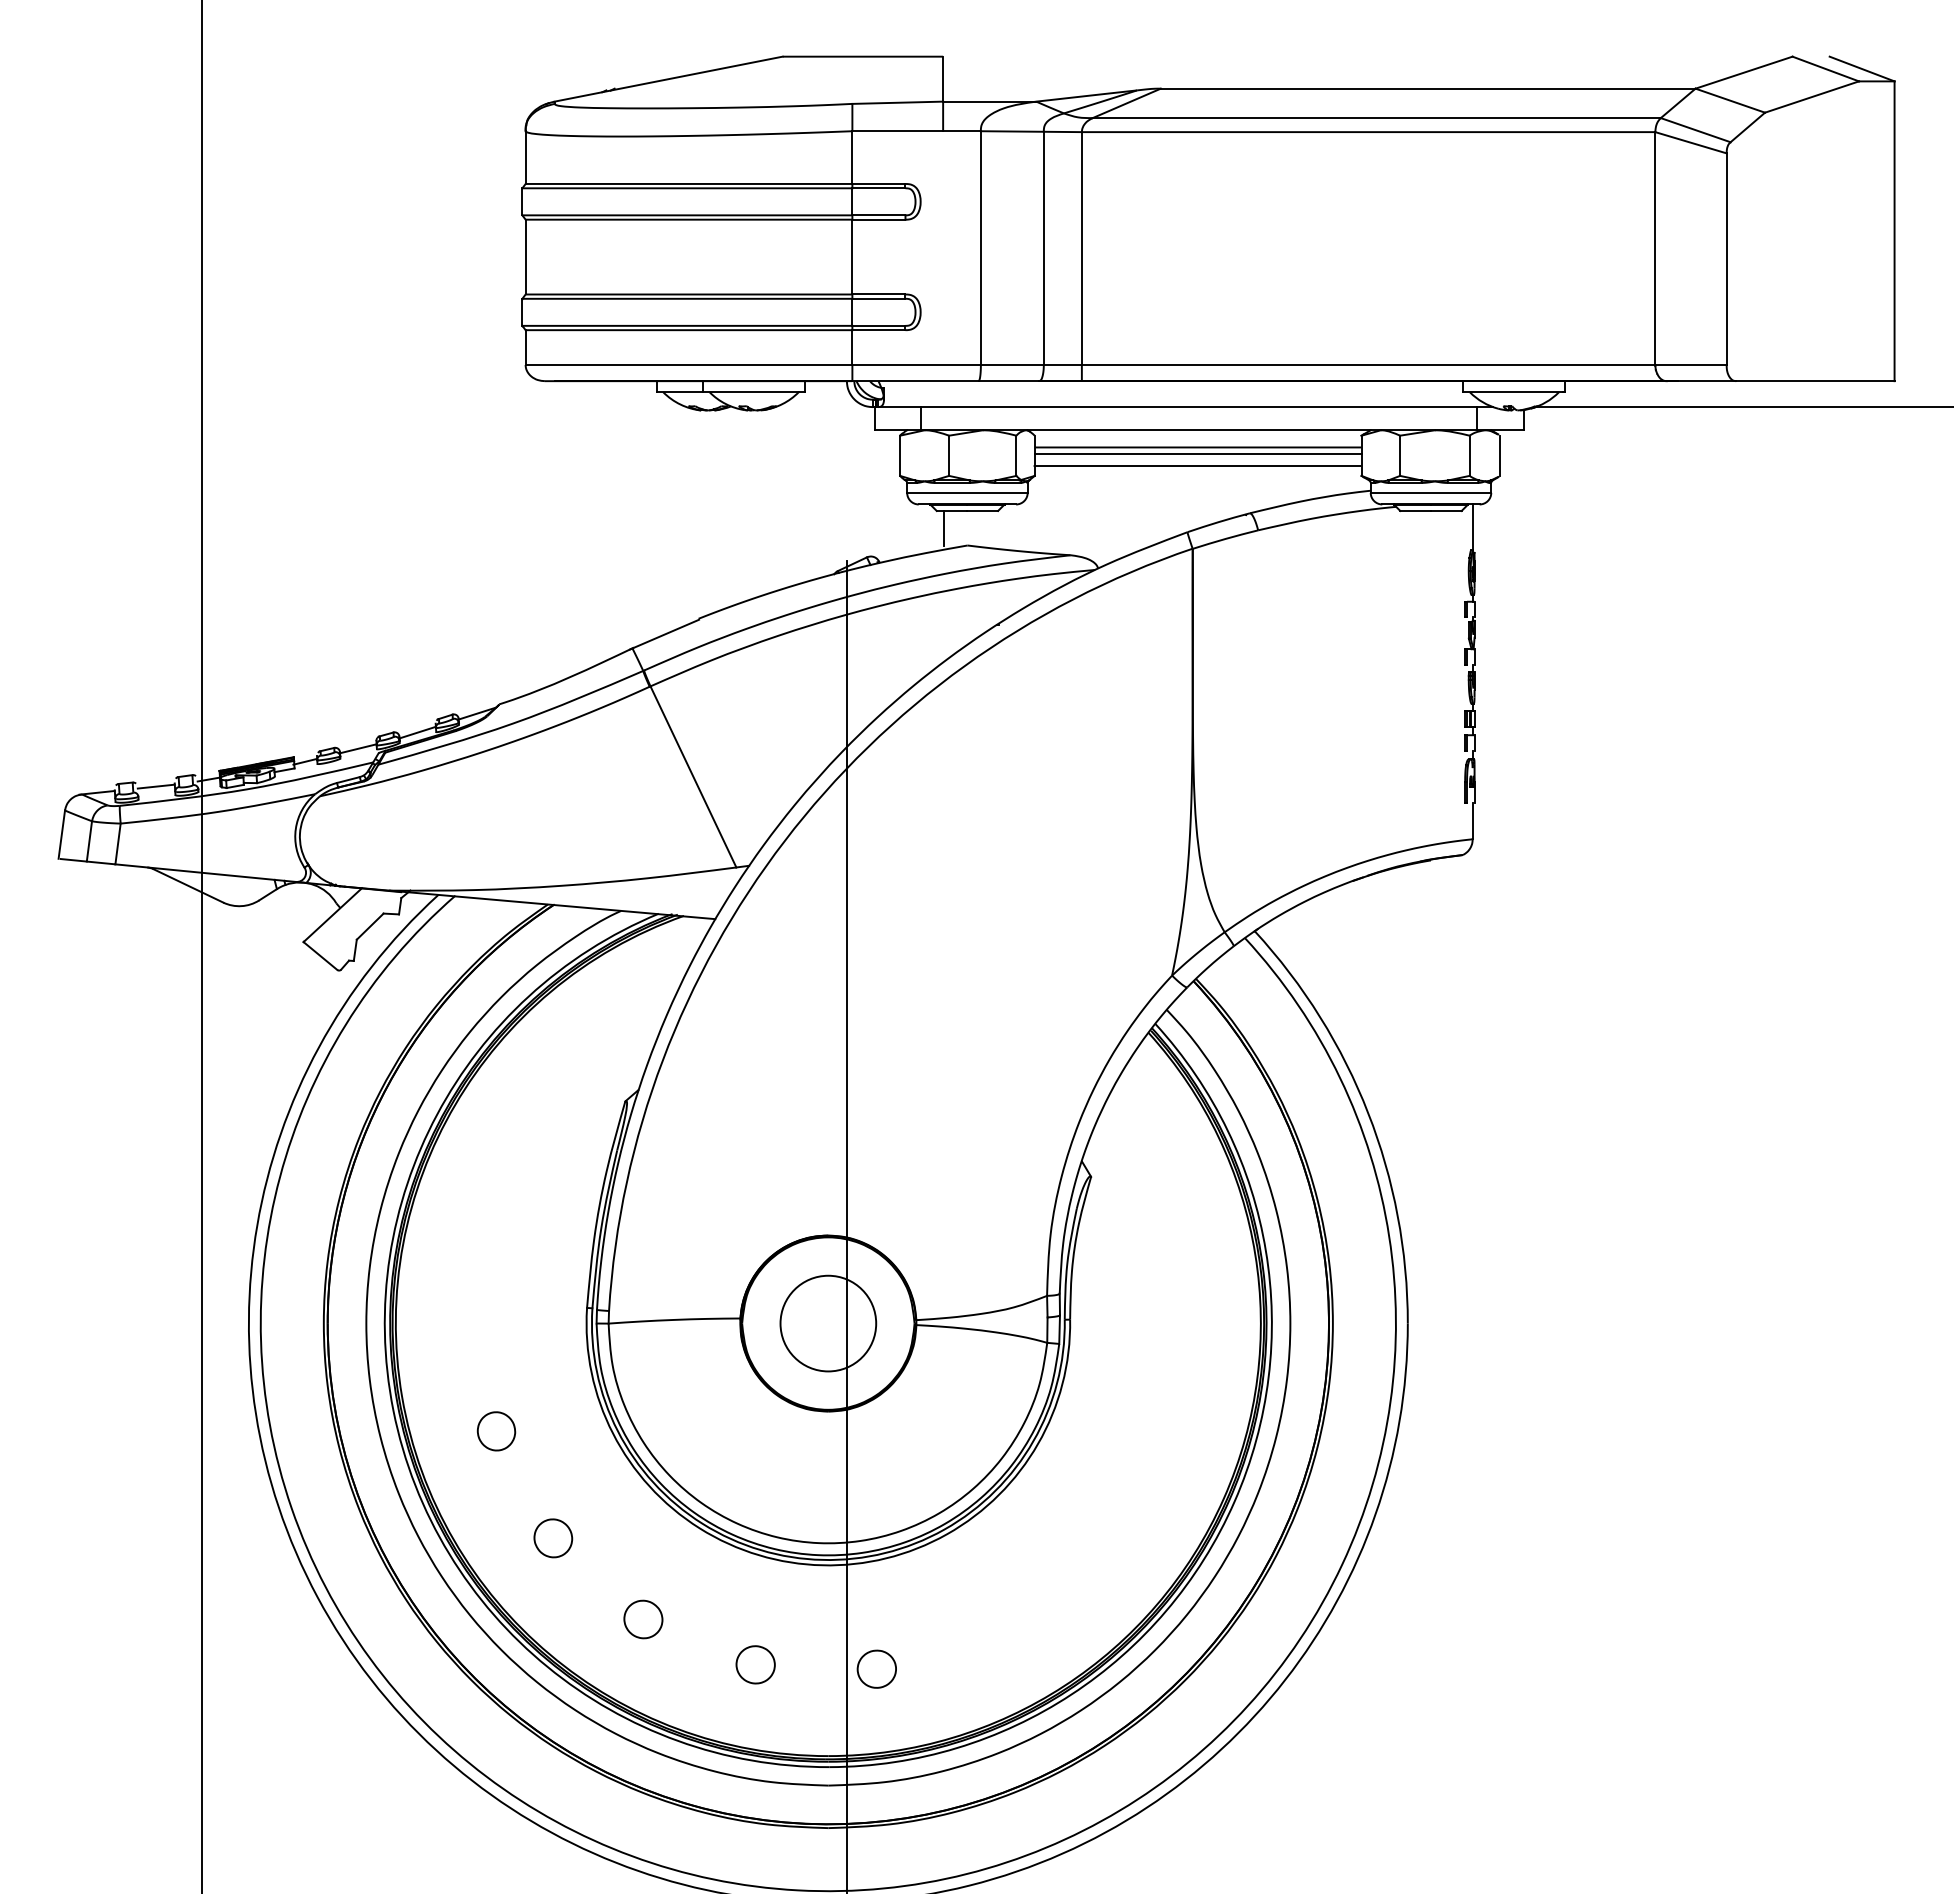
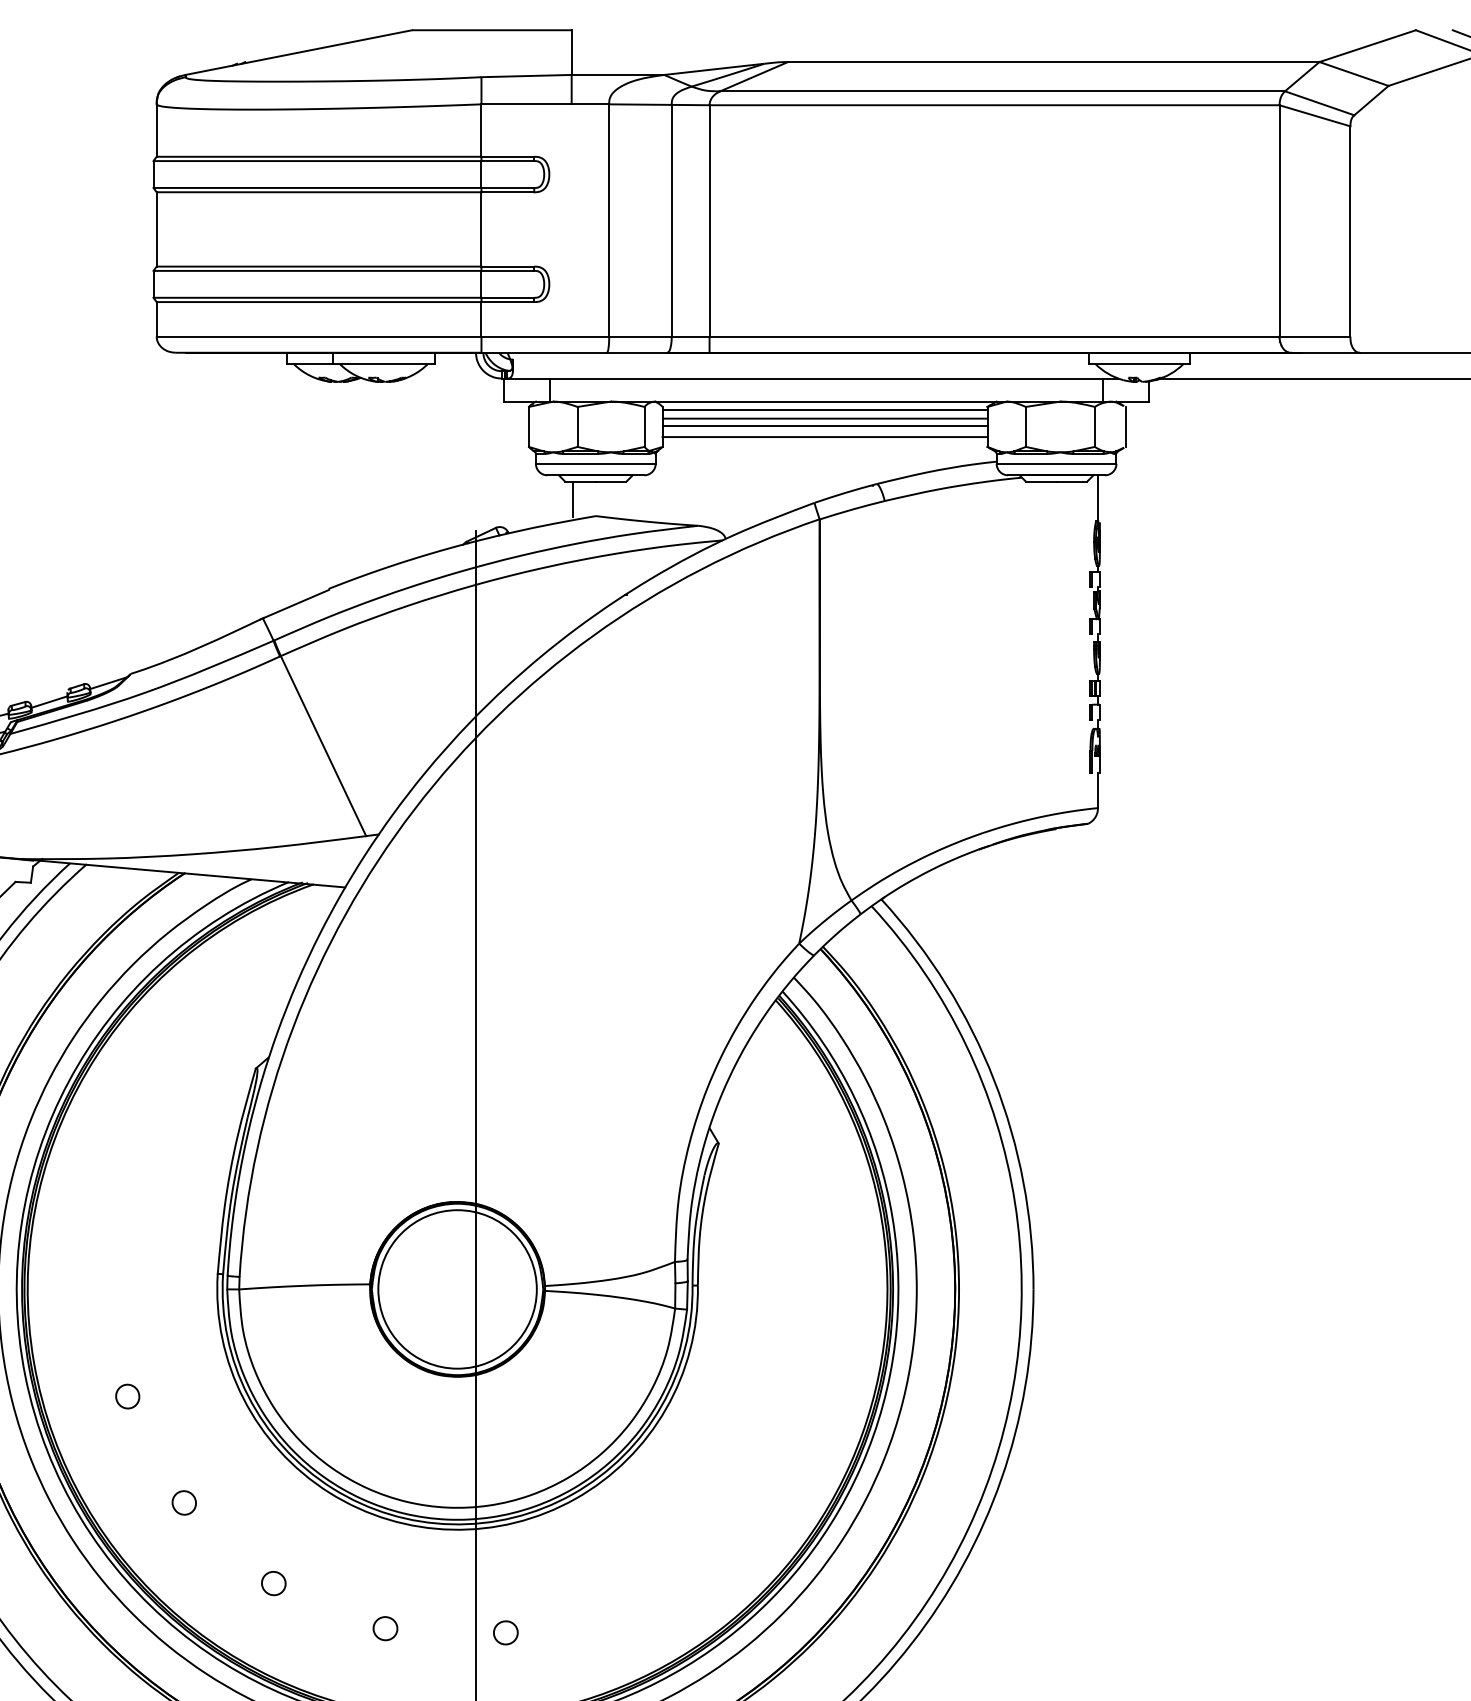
line: (1197, 438) -> (824, 409), added
circle: (828, 1323) -> (457, 1289), size x1.67
part: (496, 1431) -> (127, 1396), size x0.62
part: (553, 1538) -> (184, 1503), size x0.62
part: (643, 1619) -> (273, 1583), size x0.62
part: (755, 1664) -> (385, 1628), size x0.62
part: (876, 1668) -> (505, 1632), size x0.62

